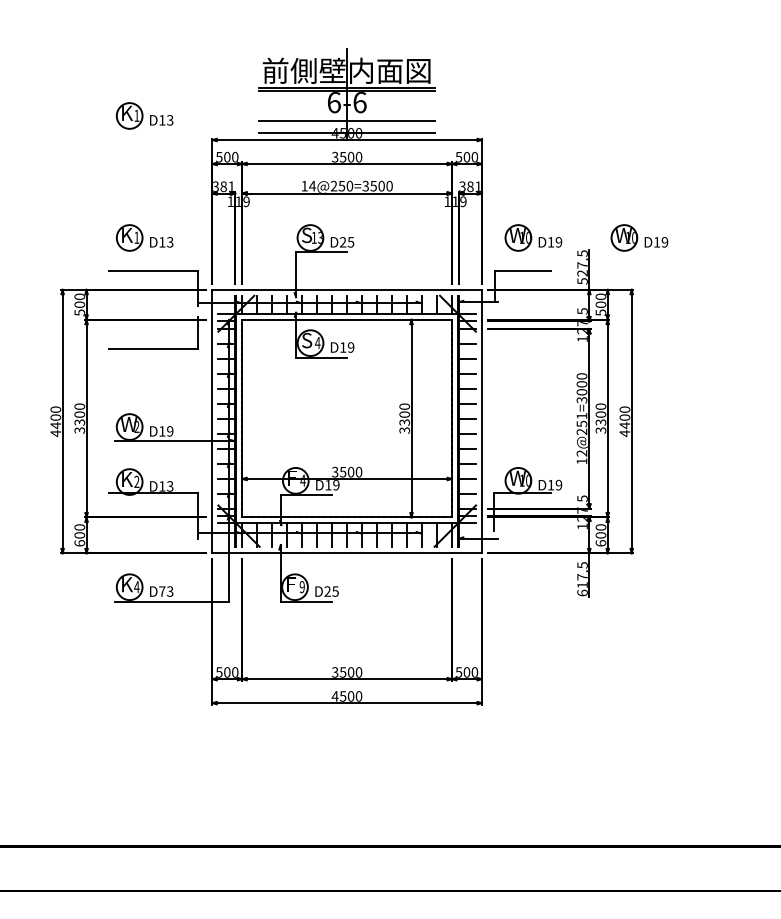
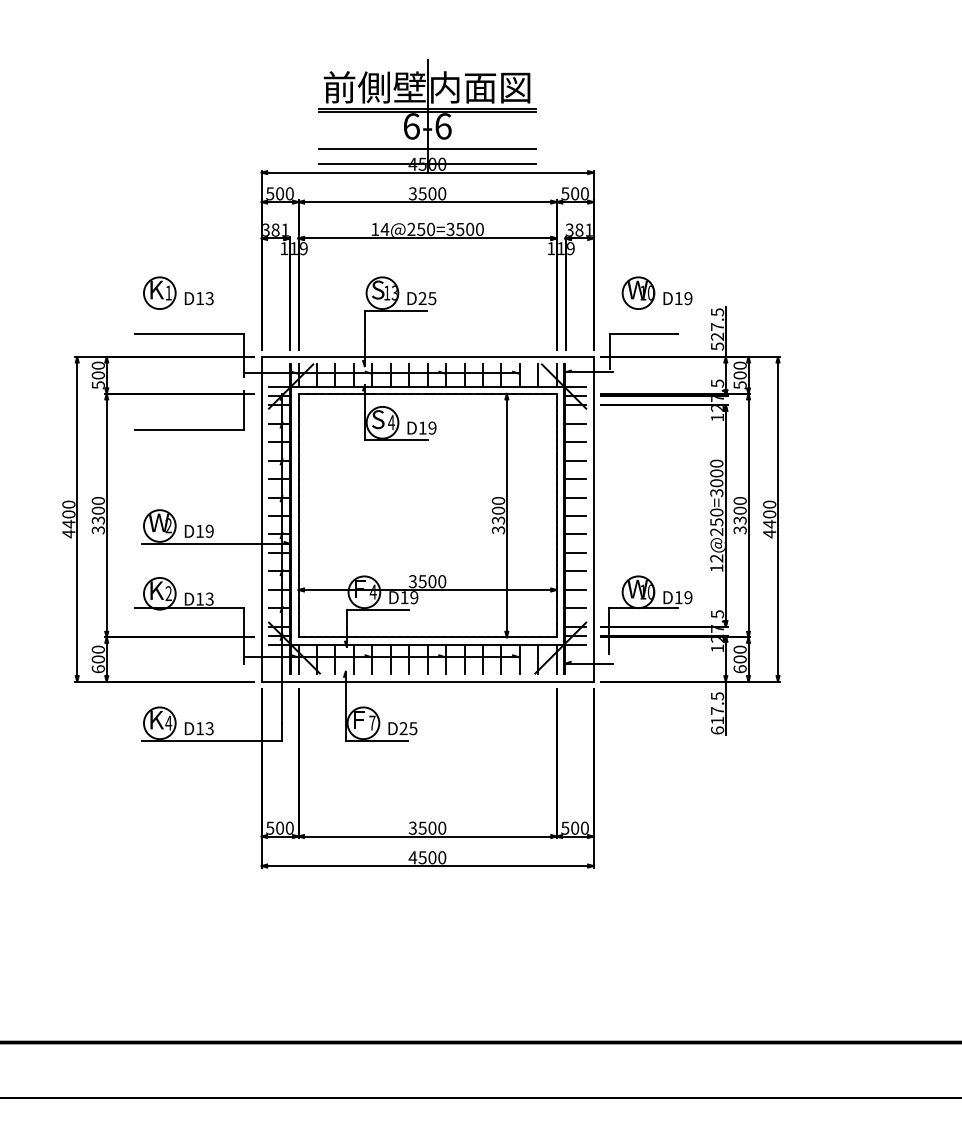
part: (144, 115) -> (178, 142), removed
part: (639, 237) -> (787, 292), removed
text: (581, 415) -> (716, 511), 12@251=3000 -> 12@250=3000
text: (301, 587) -> (371, 723), 9 -> 7
text: (162, 591) -> (200, 728), D73 -> D13

